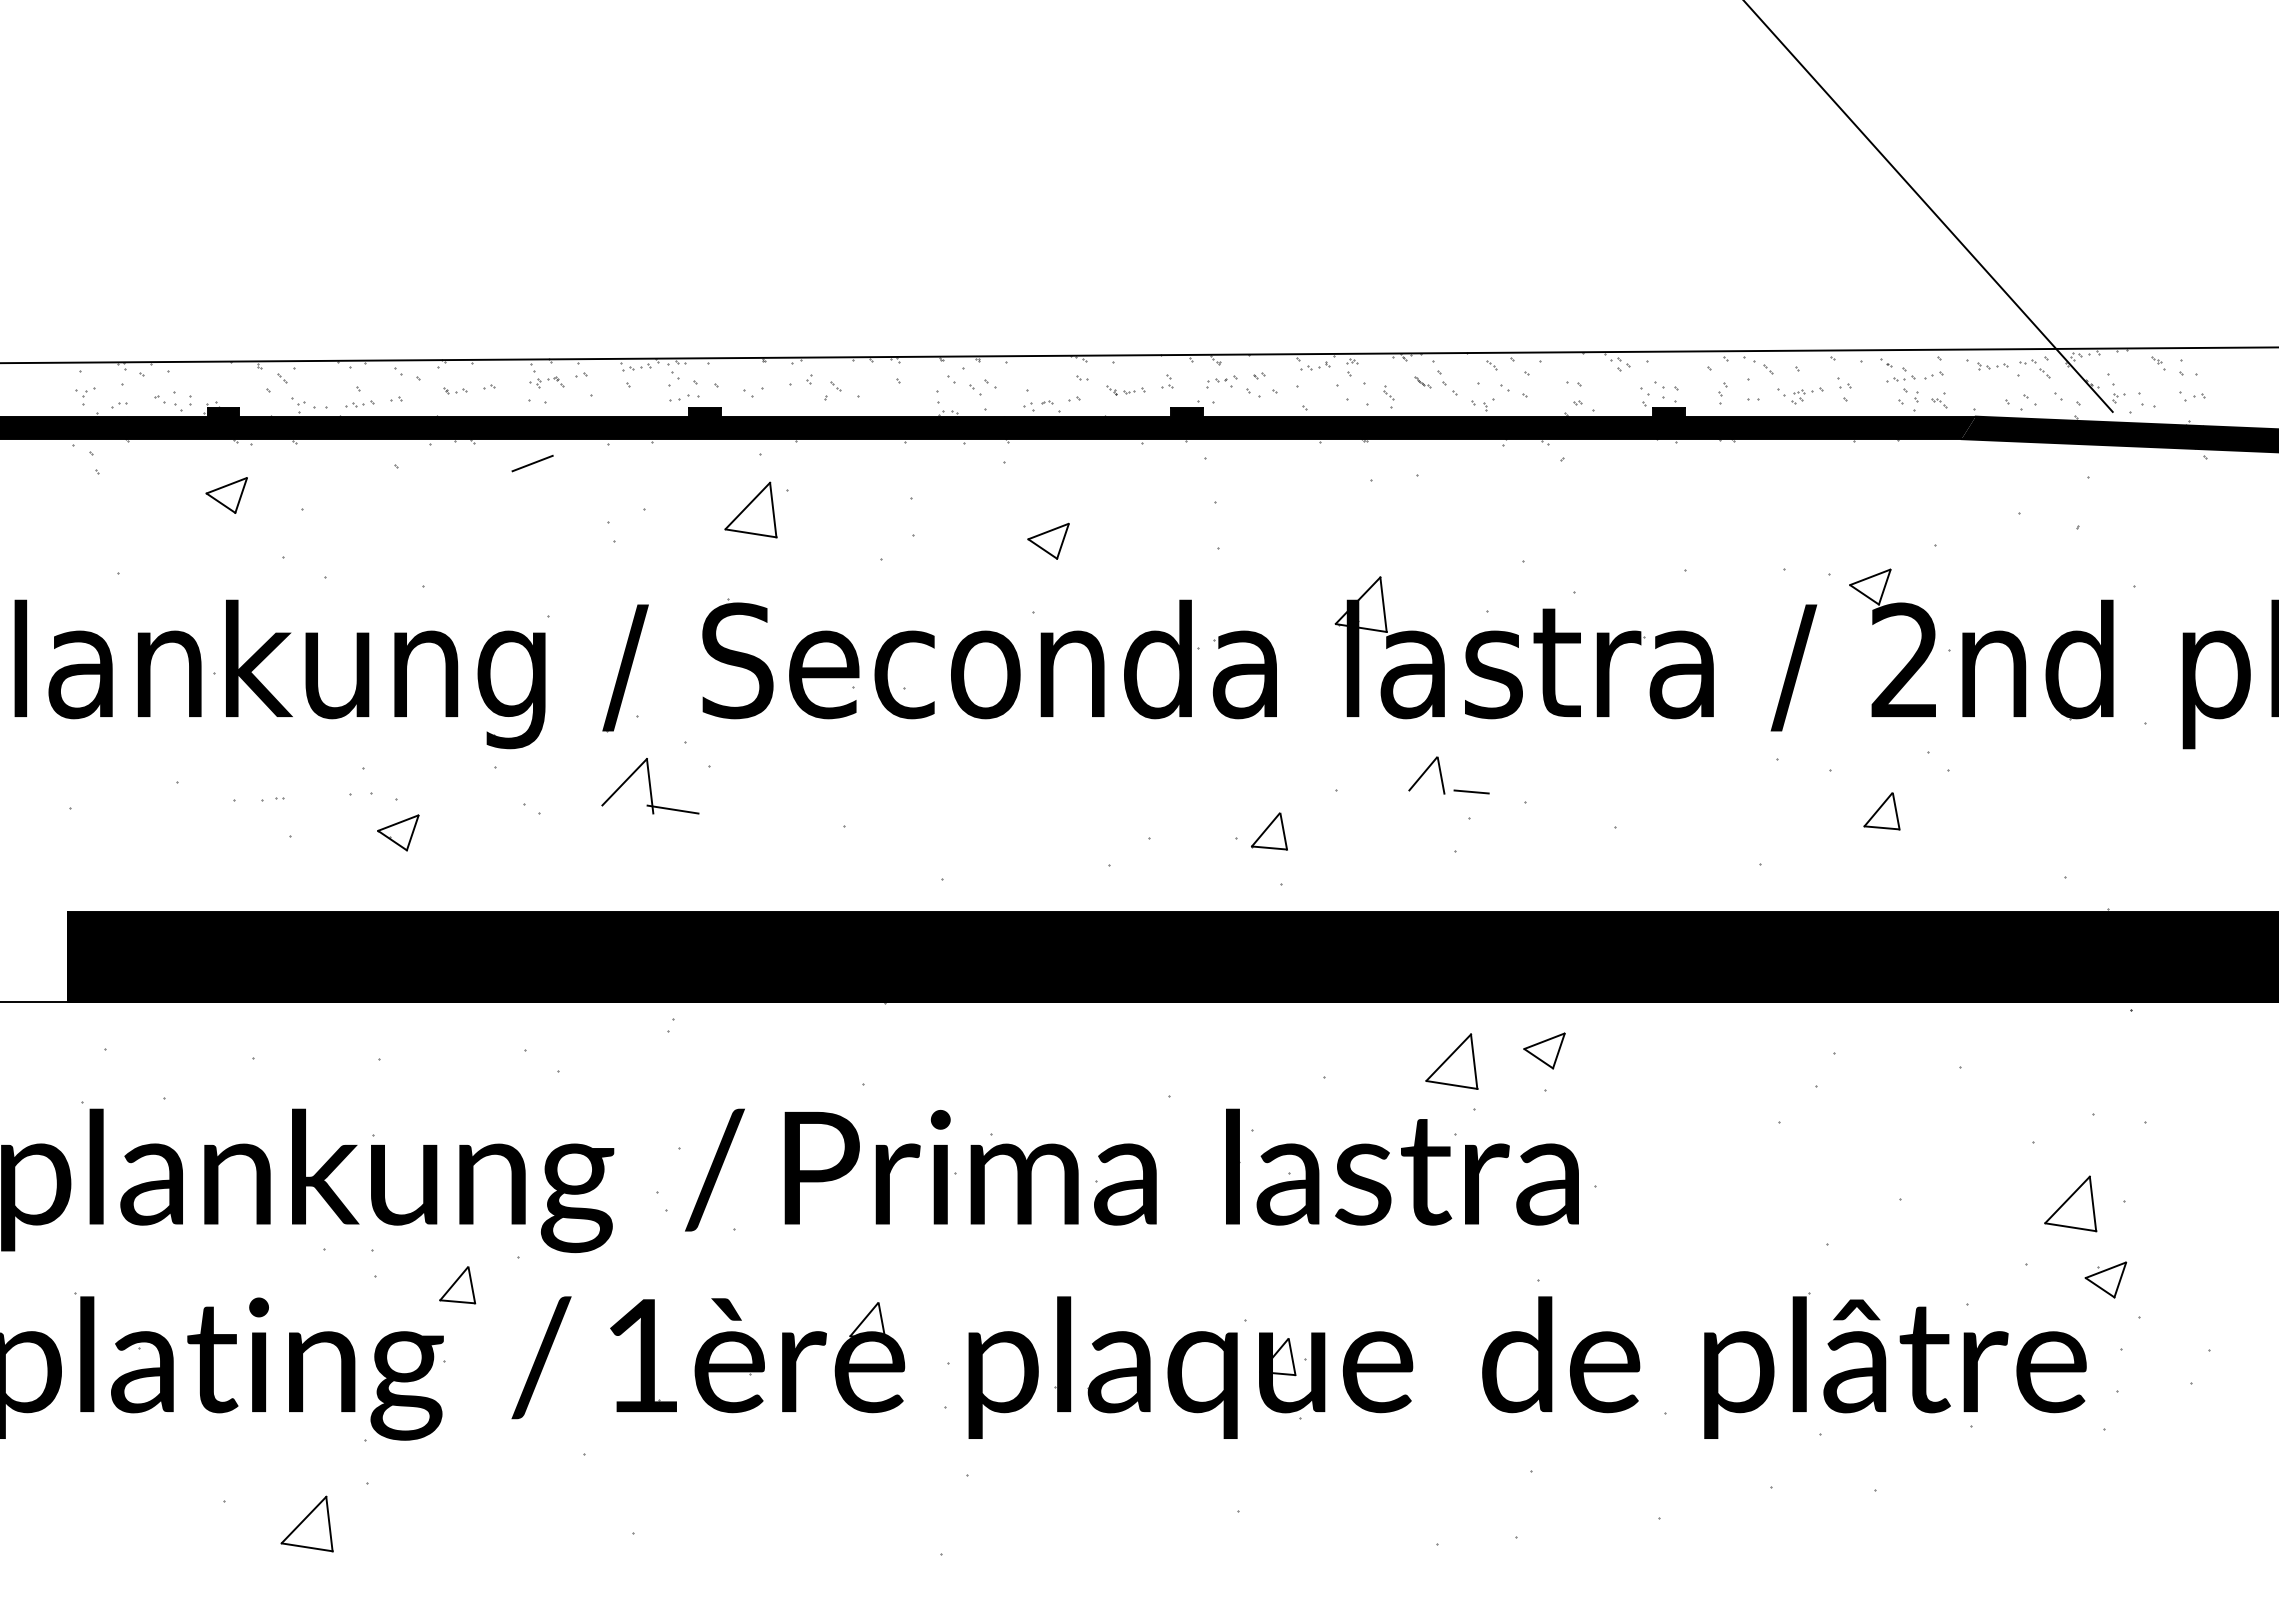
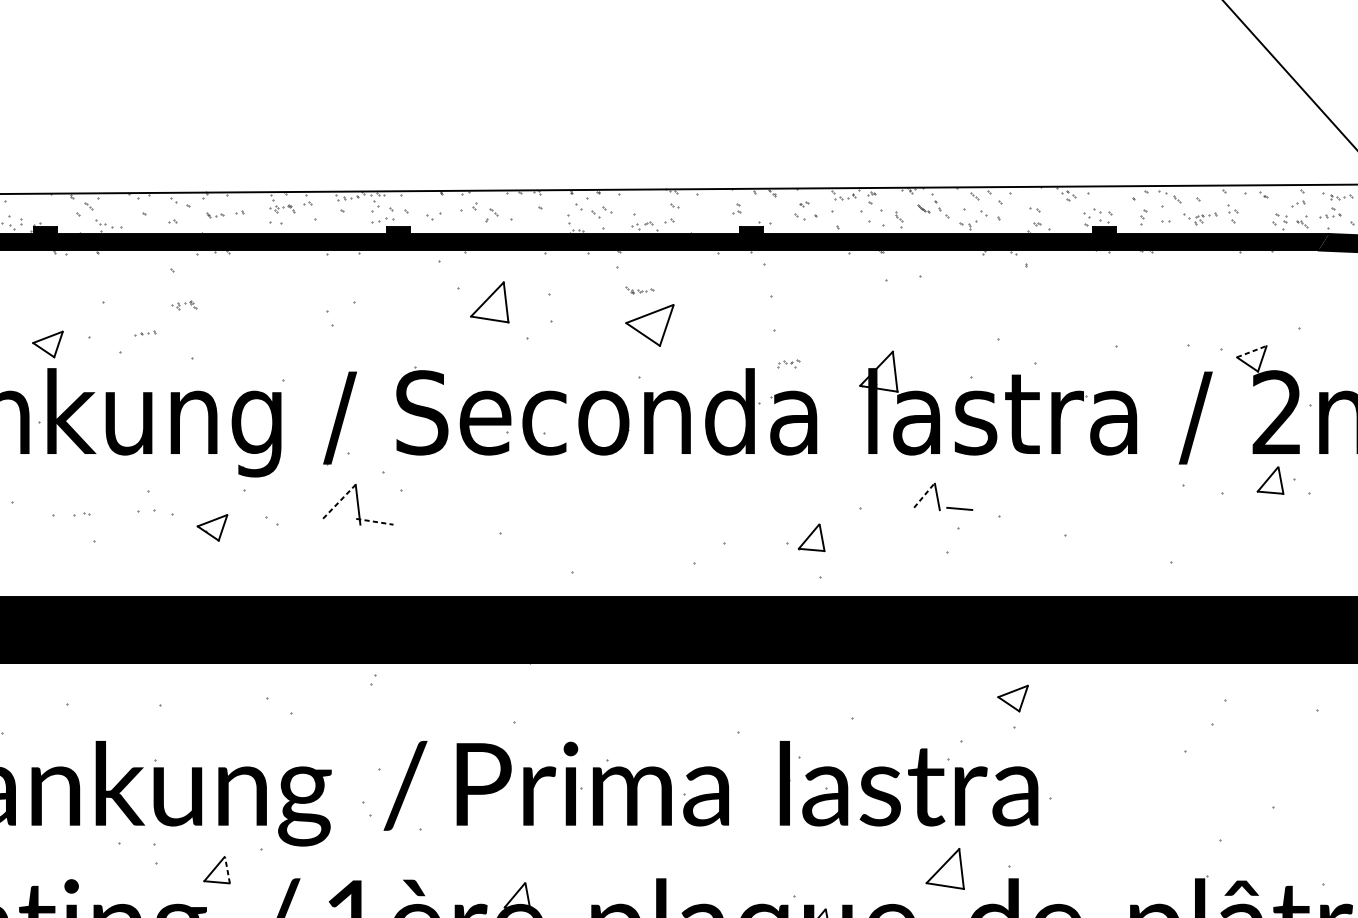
part: (1900, 374) -> (1330, 212), moved
part: (1221, 381) -> (788, 363), moved
part: (1125, 390) -> (639, 290), moved
part: (359, 403) -> (145, 332), moved
line: (532, 463) -> (271, 268), removed
part: (226, 495) -> (47, 344), moved
part: (750, 509) -> (489, 302), moved
part: (412, 514) -> (184, 305), added
part: (1048, 540) -> (649, 324), size x1.6
line: (1870, 577) -> (1251, 351), solid -> dashed
line: (1423, 773) -> (924, 495), solid -> dashed
line: (625, 781) -> (340, 501), solid -> dashed
line: (673, 809) -> (375, 521), solid -> dashed
part: (1881, 811) -> (1270, 480), moved
part: (398, 832) -> (212, 527), moved
part: (1451, 1061) -> (944, 868), moved
line: (471, 1284) -> (227, 869), solid -> dashed

